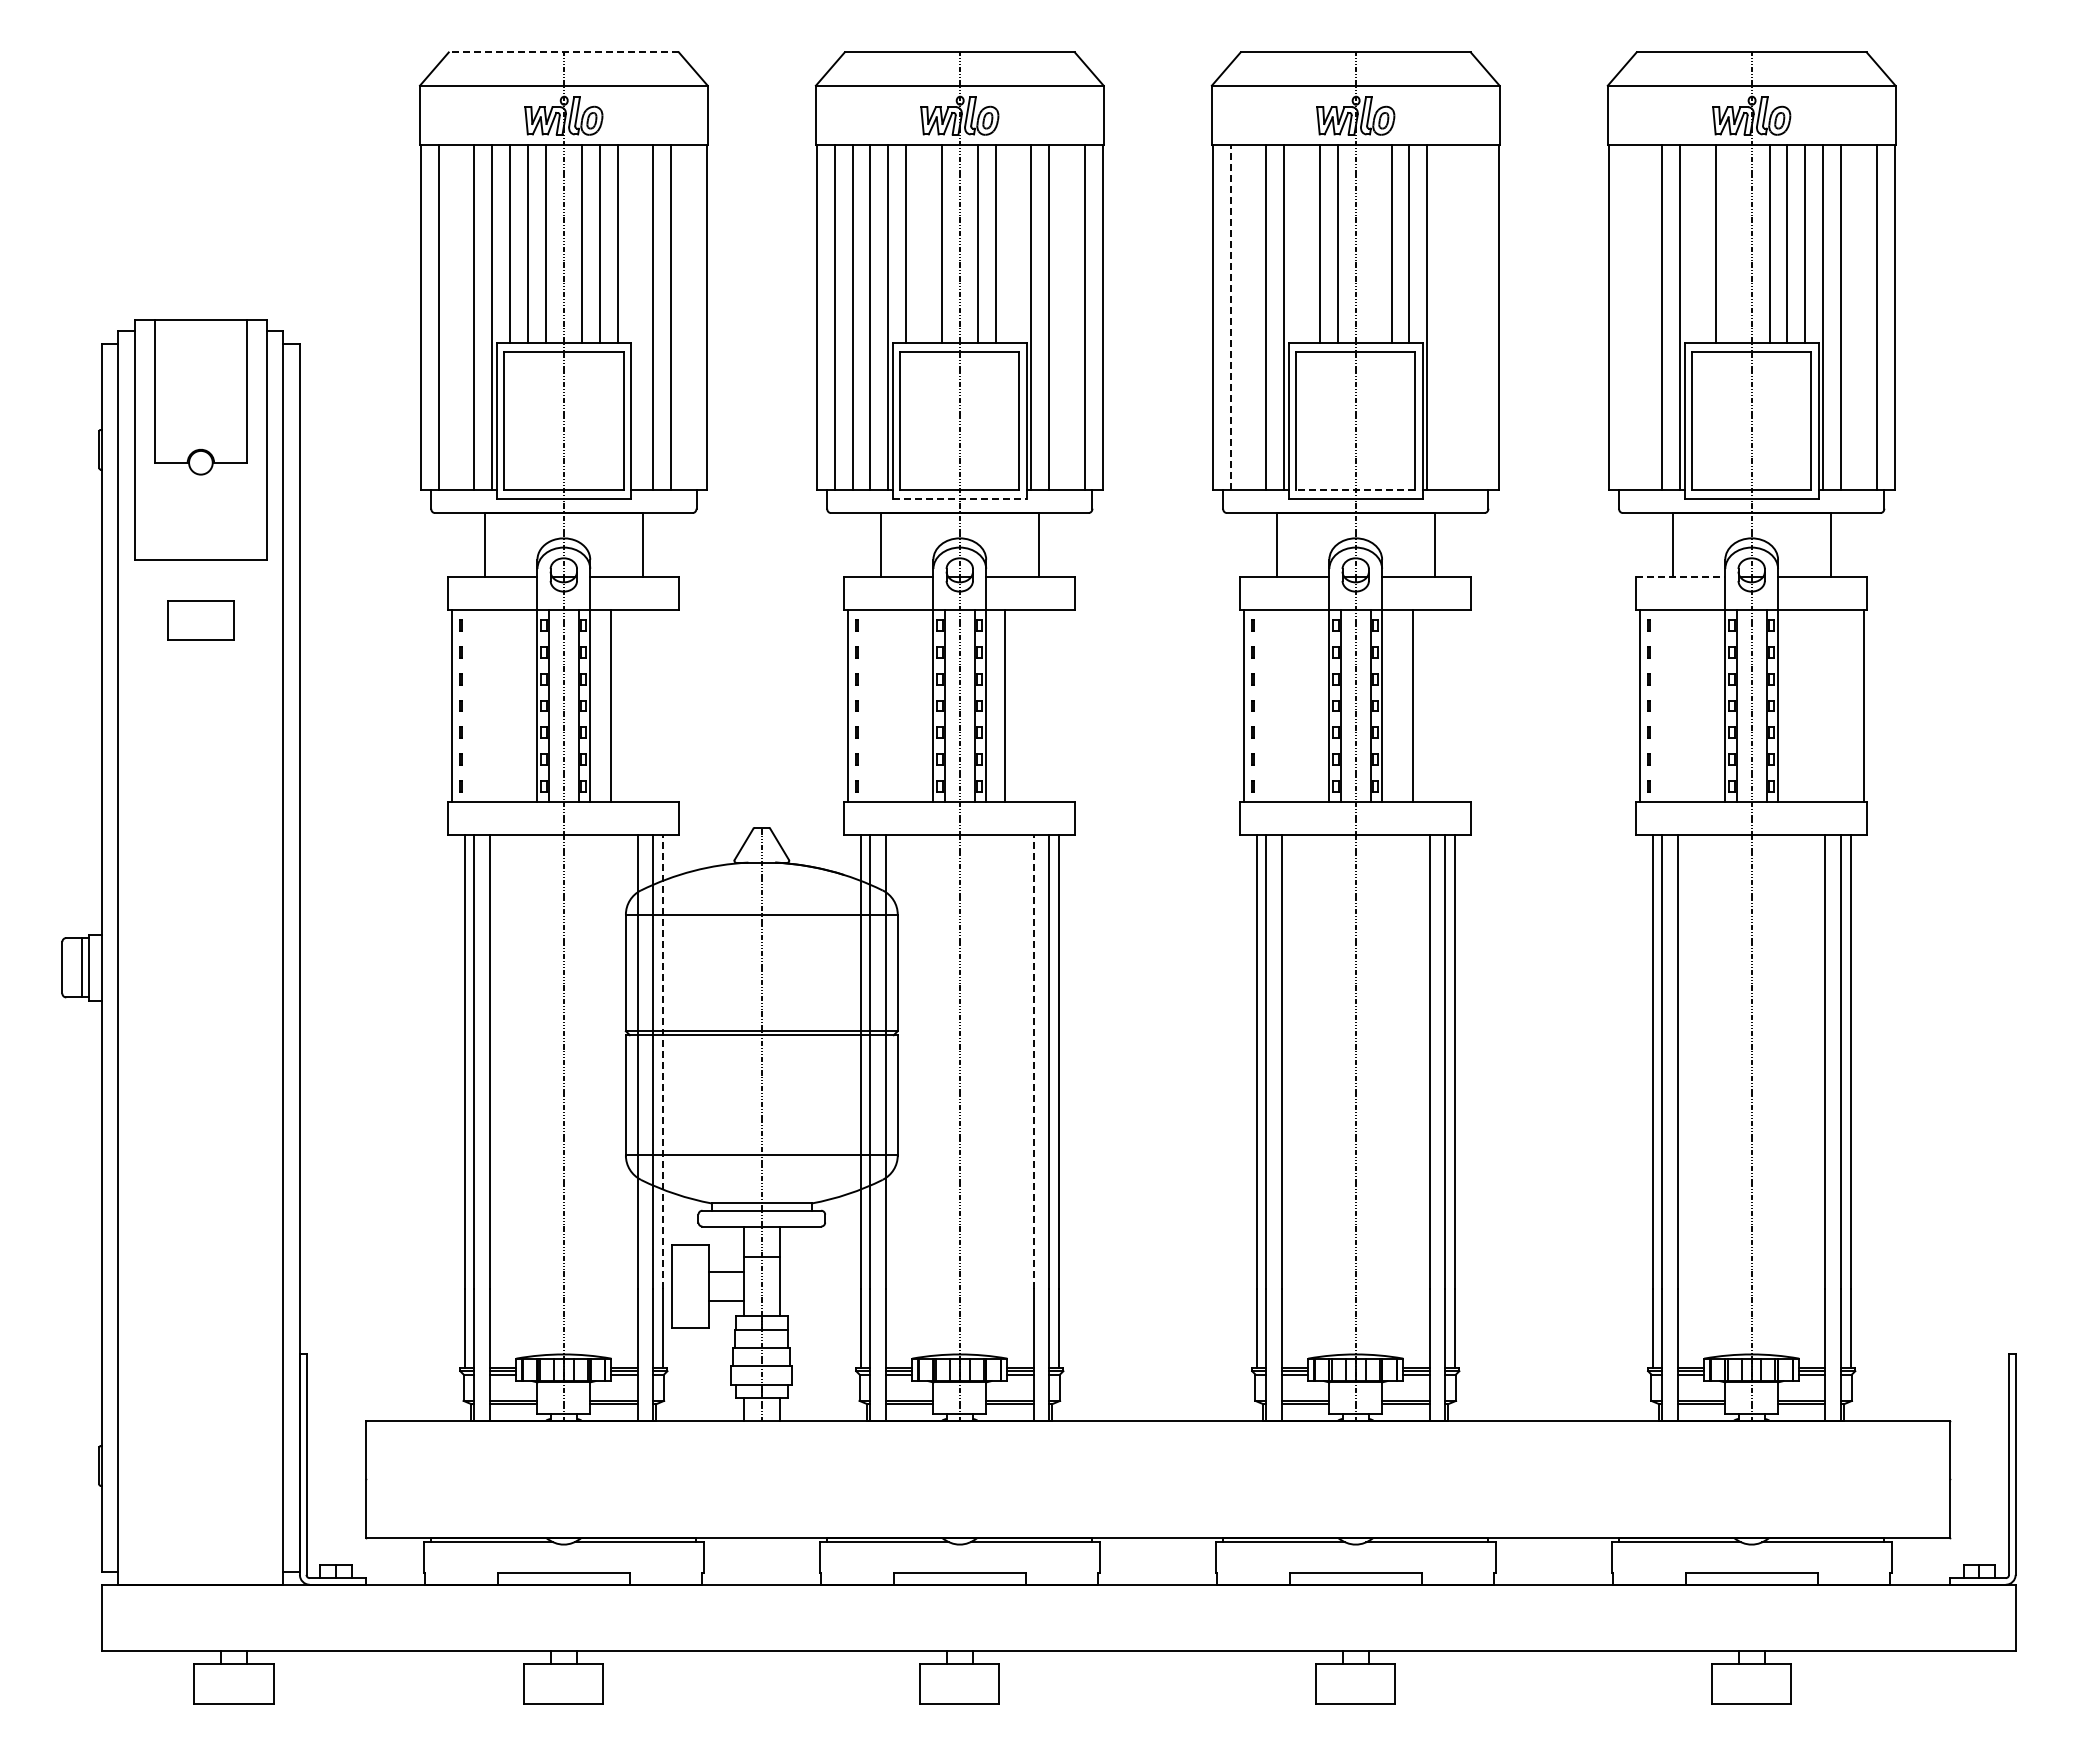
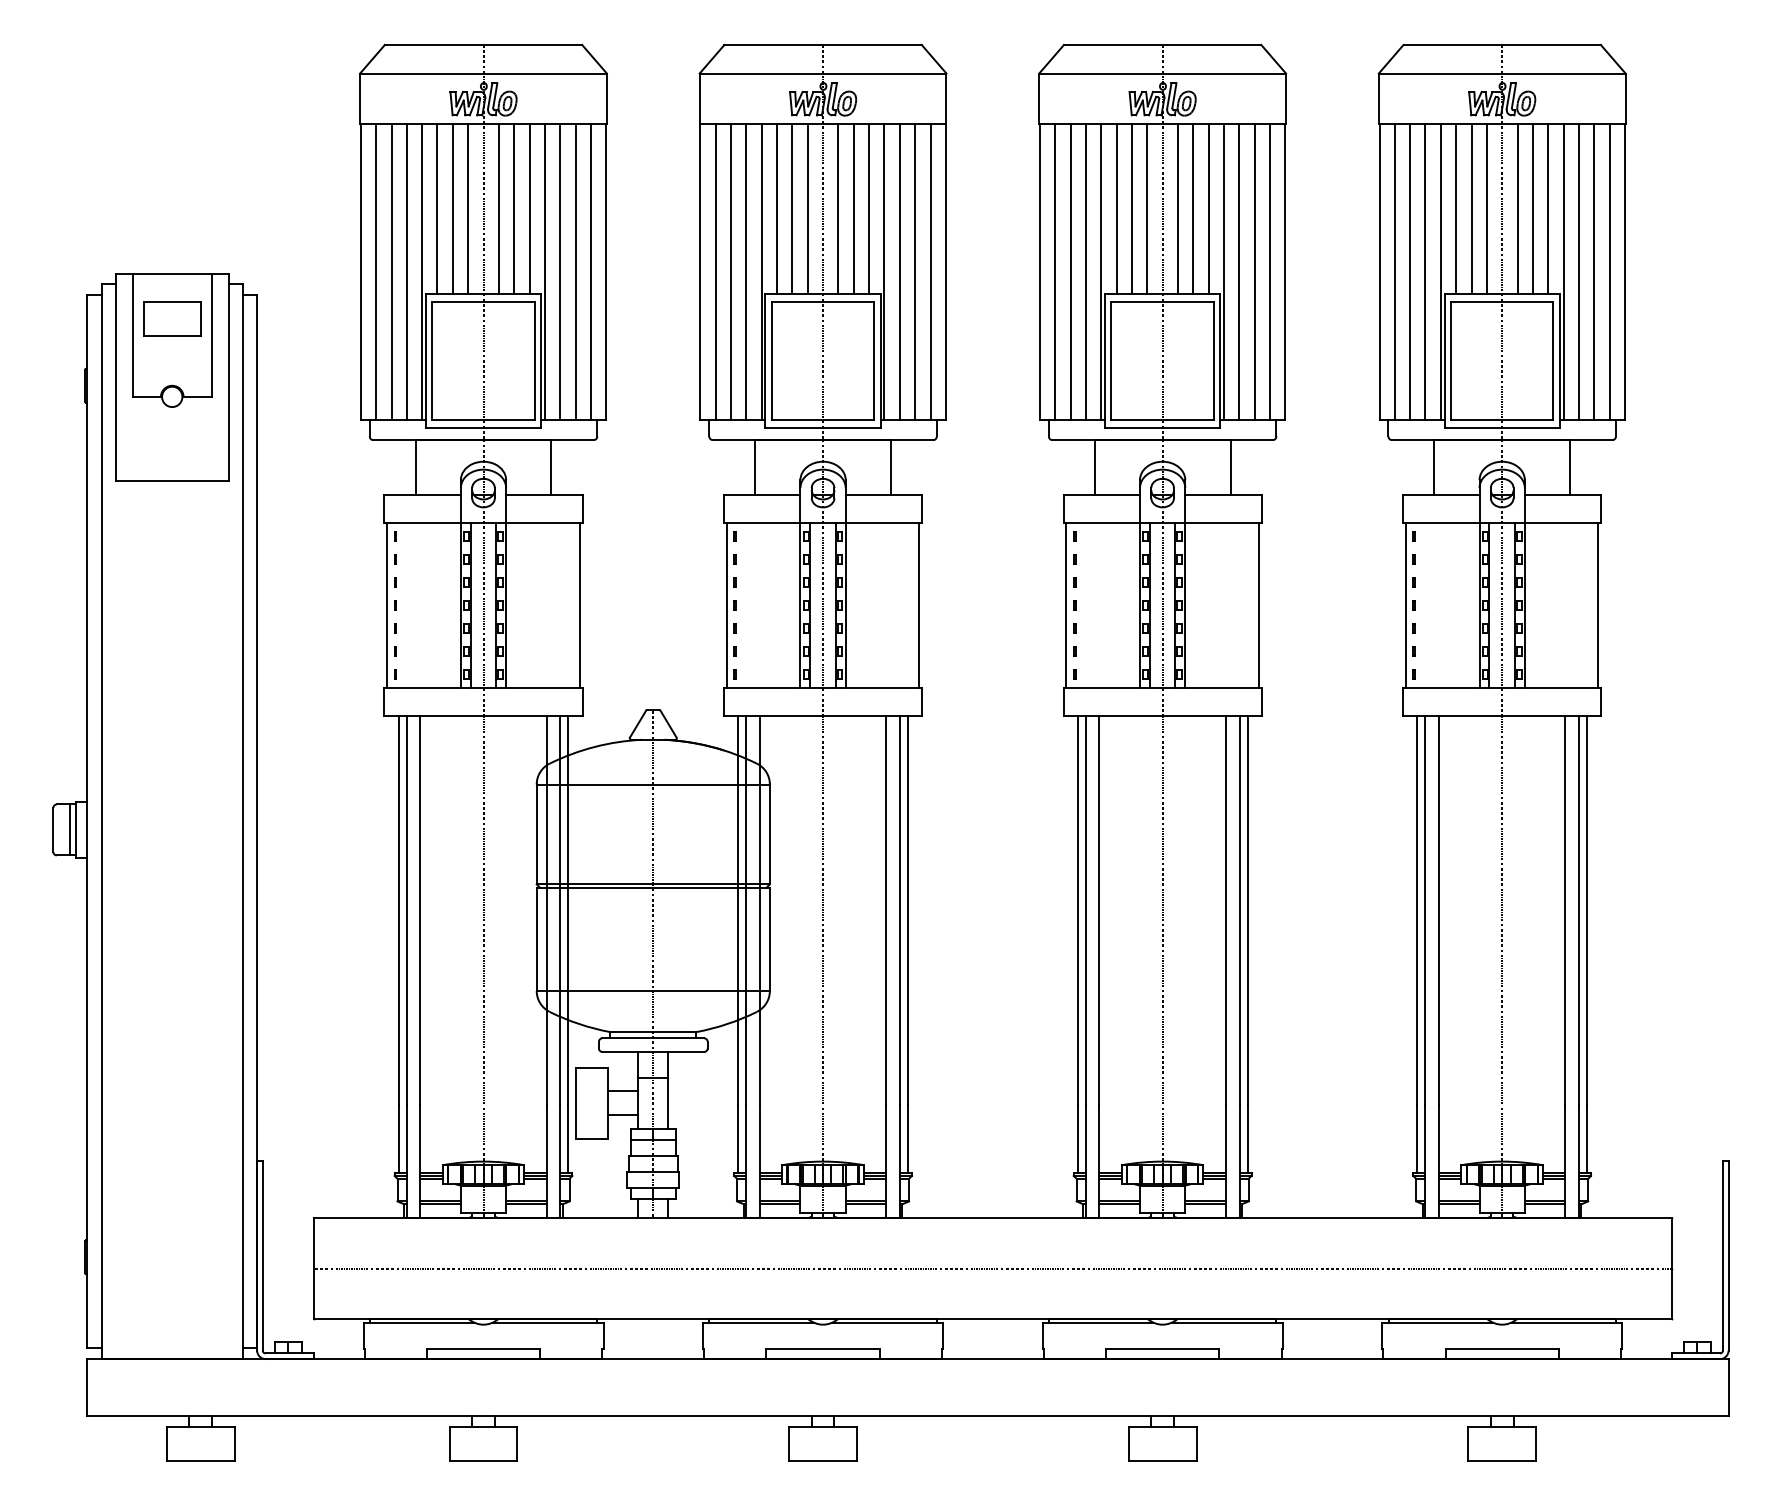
line: (563, 52) -> (483, 45), dashed -> solid
line: (924, 243) -> (792, 208), added
line: (1013, 243) -> (869, 208), added
line: (1302, 243) -> (1116, 208), added
line: (1373, 243) -> (1177, 208), added
line: (1697, 243) -> (1455, 208), added
line: (1733, 243) -> (1486, 208), added
line: (456, 317) -> (391, 272), added
line: (635, 317) -> (544, 272), added
line: (689, 317) -> (591, 272), added
line: (1067, 317) -> (915, 272), added
line: (1230, 317) -> (1055, 272), dashed -> solid
line: (1248, 317) -> (1070, 272), added
line: (1445, 317) -> (1239, 272), added
line: (1463, 317) -> (1255, 272), added
line: (1481, 317) -> (1270, 272), added
line: (1626, 317) -> (1394, 272), added
line: (1644, 317) -> (1410, 272), added
line: (1858, 317) -> (1593, 272), added
line: (1355, 490) -> (1162, 420), dashed -> solid
line: (960, 498) -> (823, 427), dashed -> solid
line: (1680, 577) -> (1441, 495), dashed -> solid
part: (200, 620) -> (171, 318), moved
line: (611, 705) -> (580, 605), moved
line: (1004, 705) -> (918, 605), moved
line: (1412, 705) -> (1258, 605), moved
line: (662, 1061) -> (568, 910), dashed -> solid
line: (1033, 1061) -> (886, 910), dashed -> solid
line: (1157, 1479) -> (992, 1268), added

